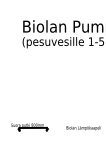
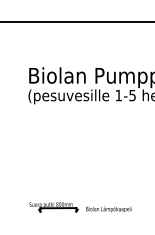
part: (29, 127) -> (53, 207), moved

